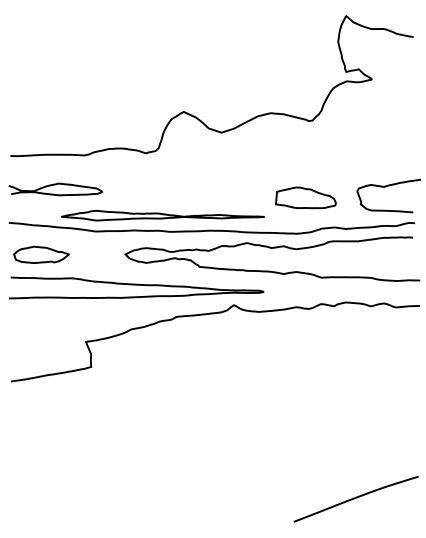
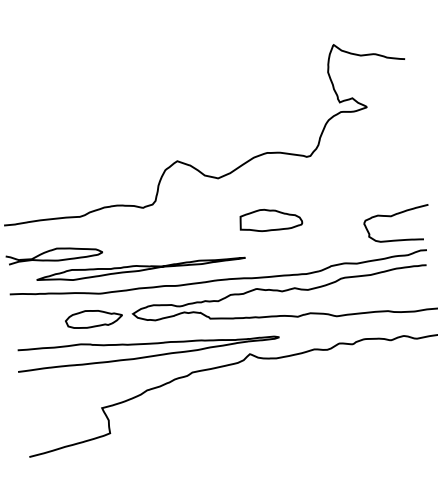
part: (305, 197) -> (270, 219), moved
part: (162, 215) -> (140, 267), moved
part: (41, 254) -> (94, 318), moved

